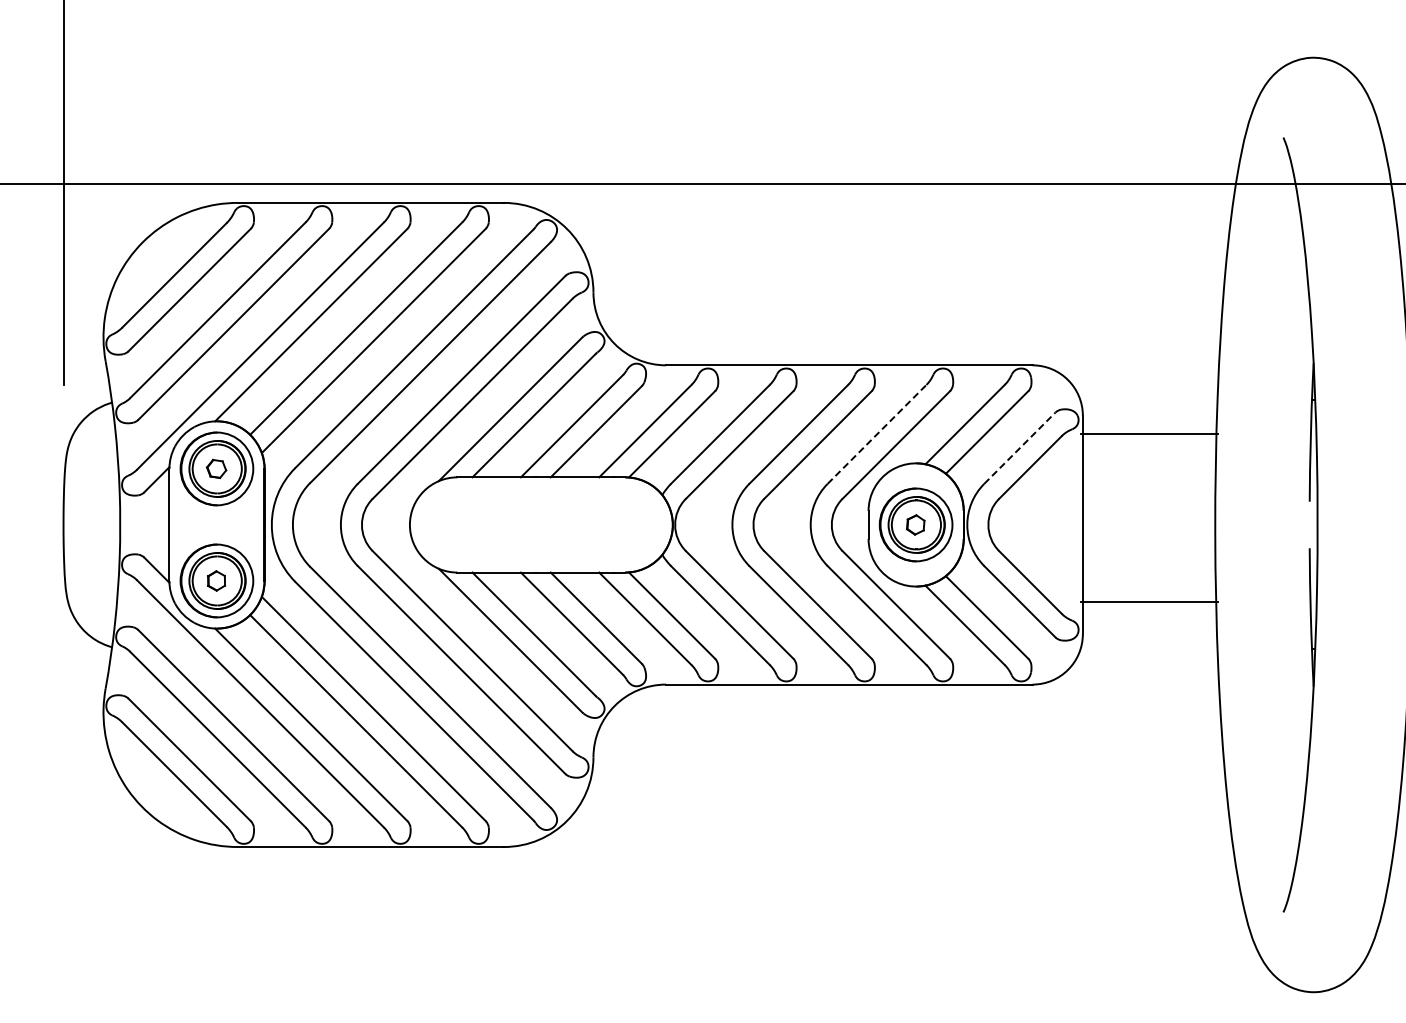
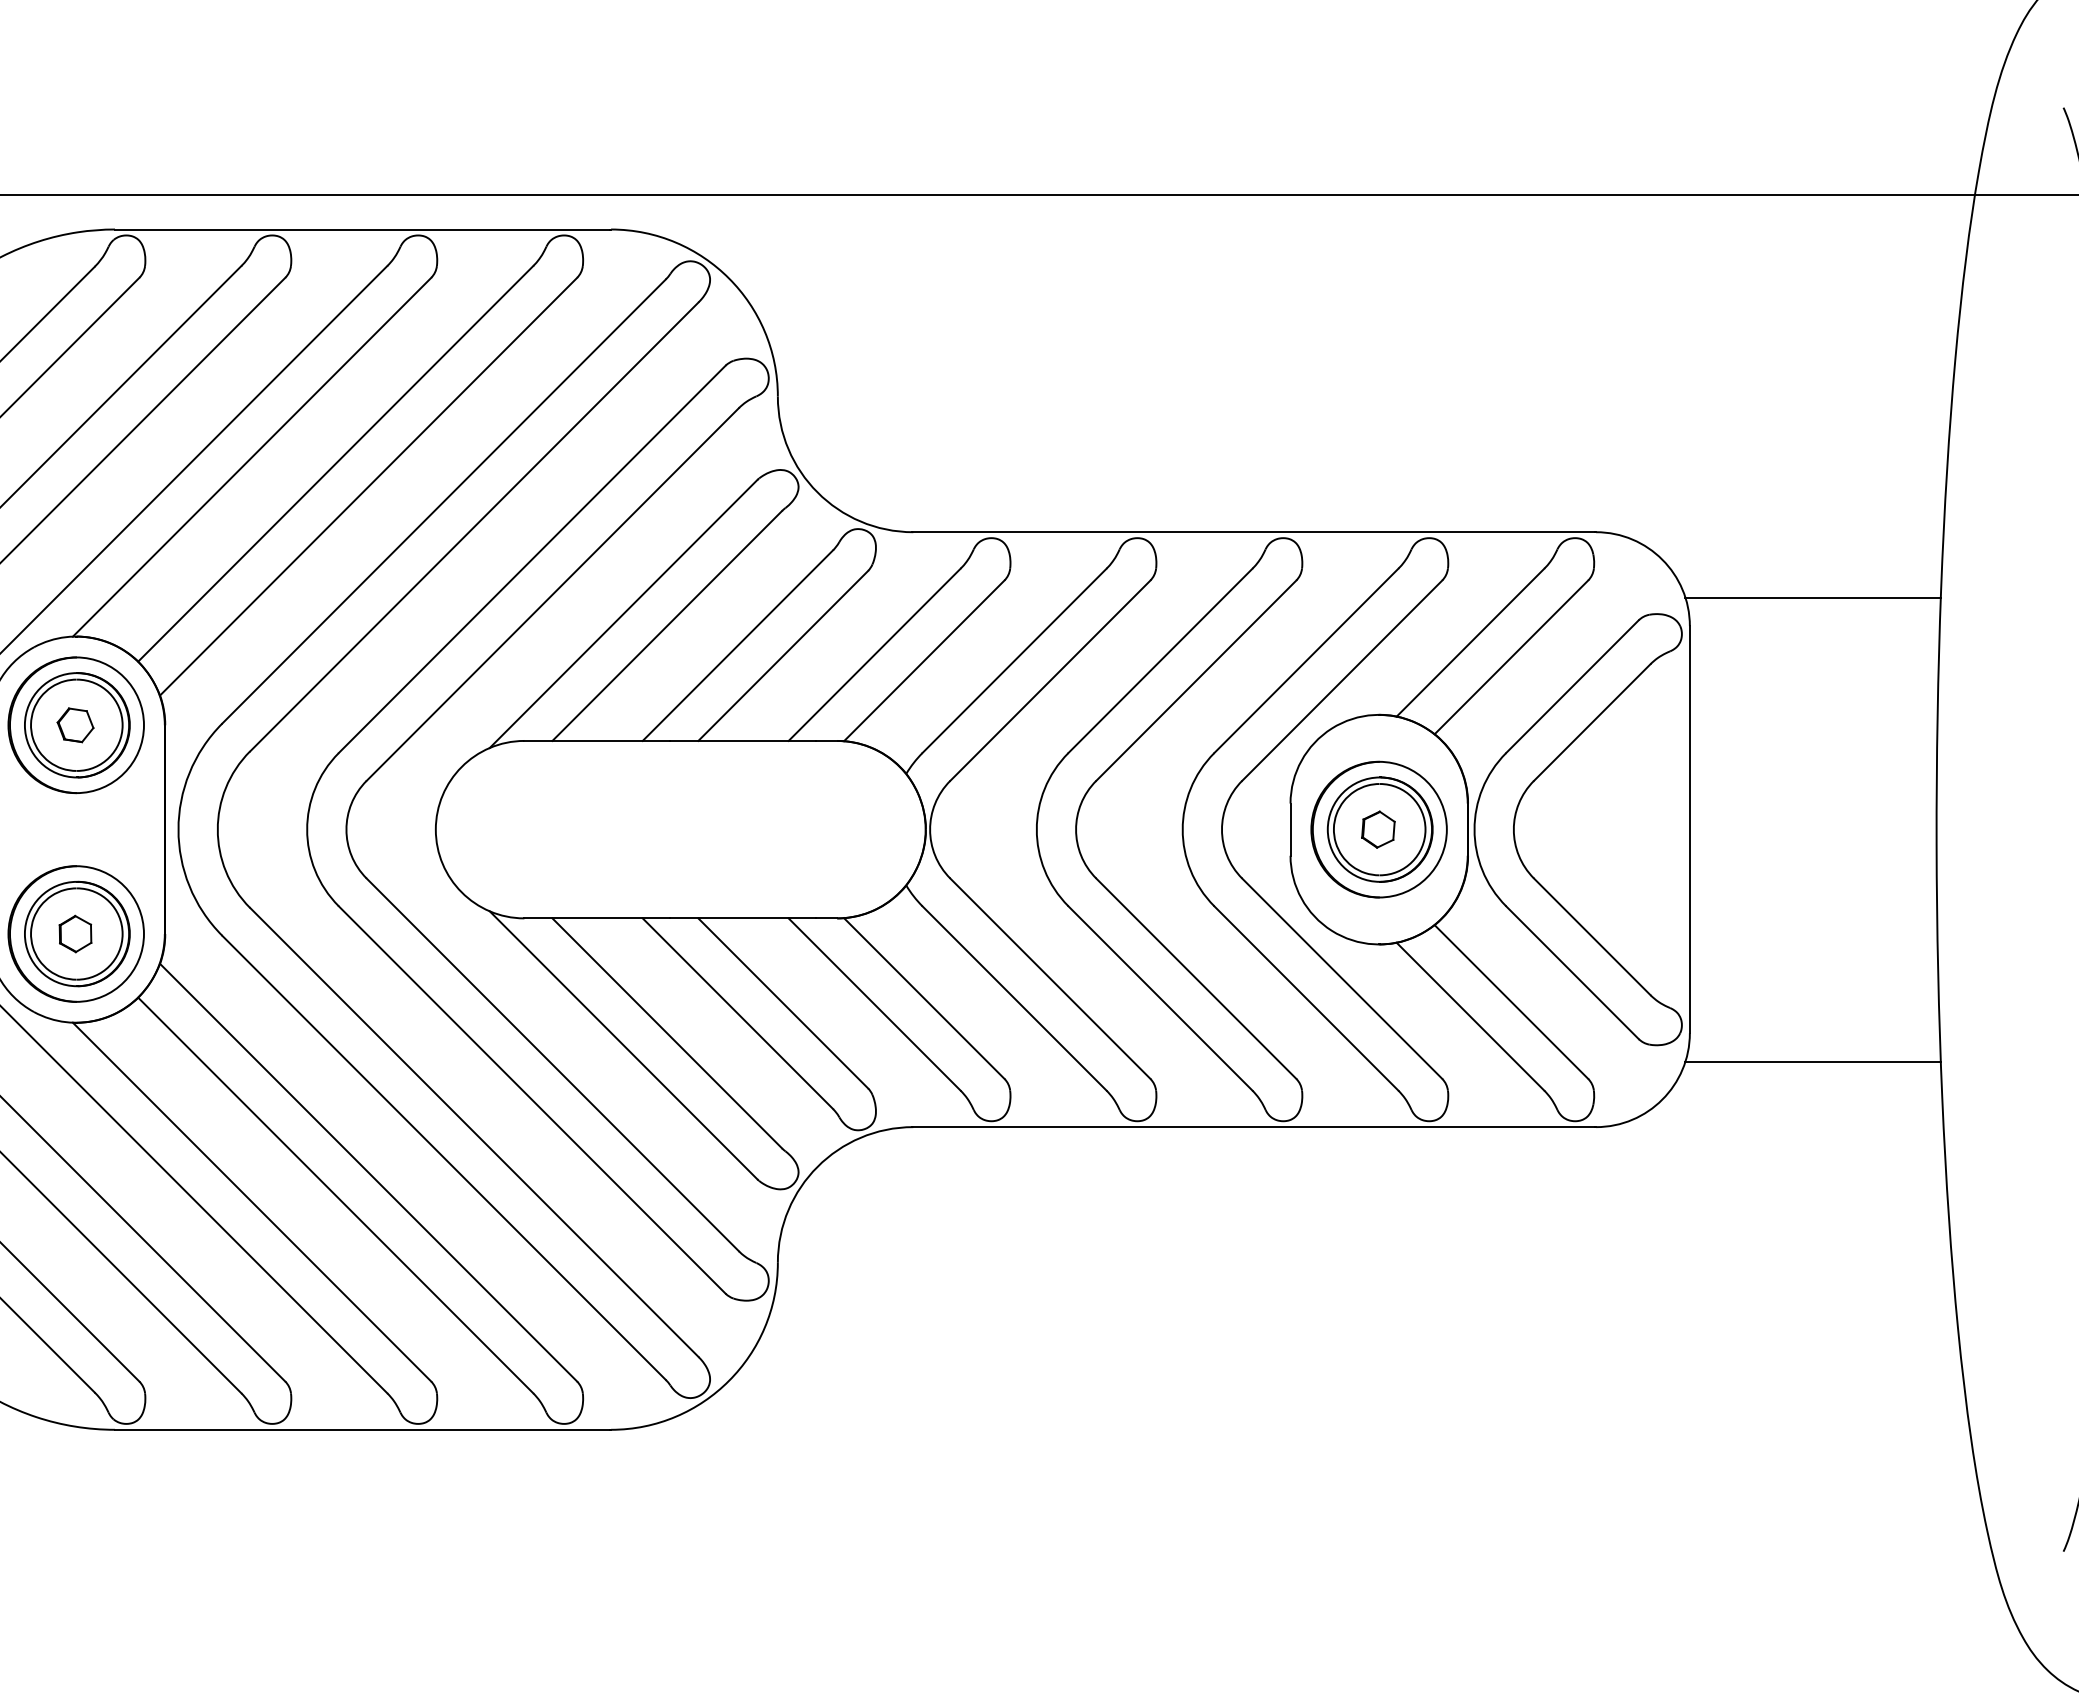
line: (877, 434) -> (1307, 661), dashed -> solid
line: (1148, 434) -> (1812, 597), moved
line: (1020, 447) -> (1573, 685), dashed -> solid
line: (1148, 602) -> (1812, 1061), moved

